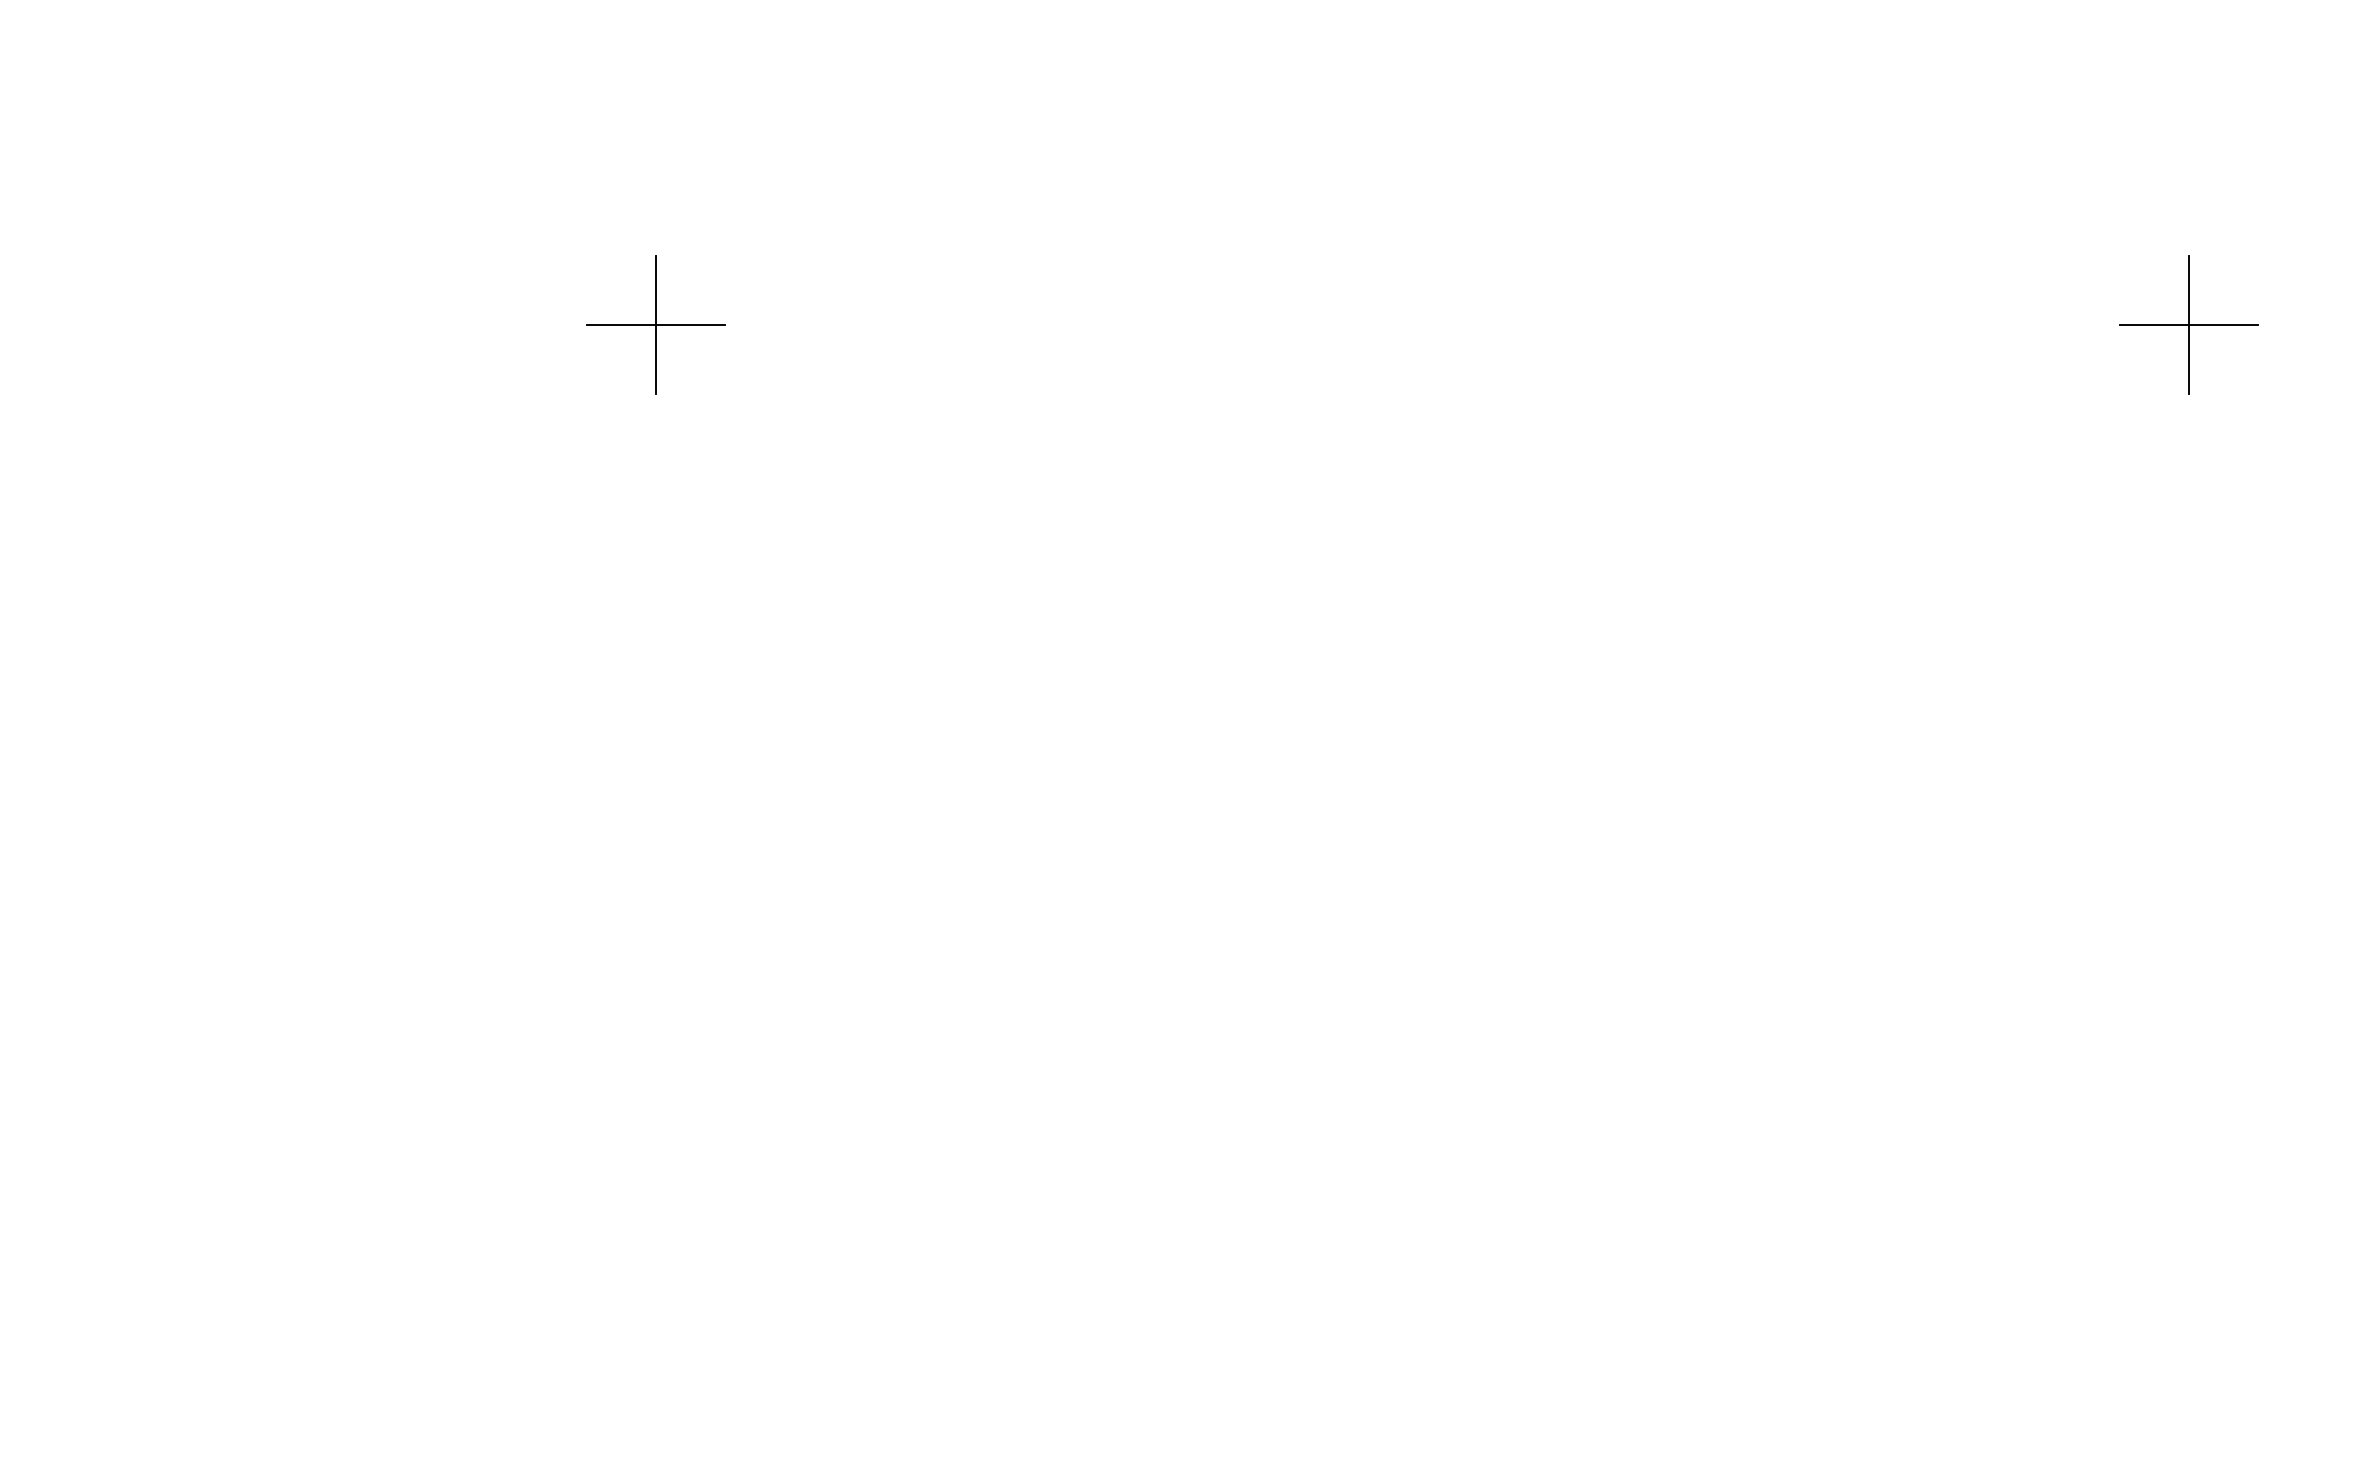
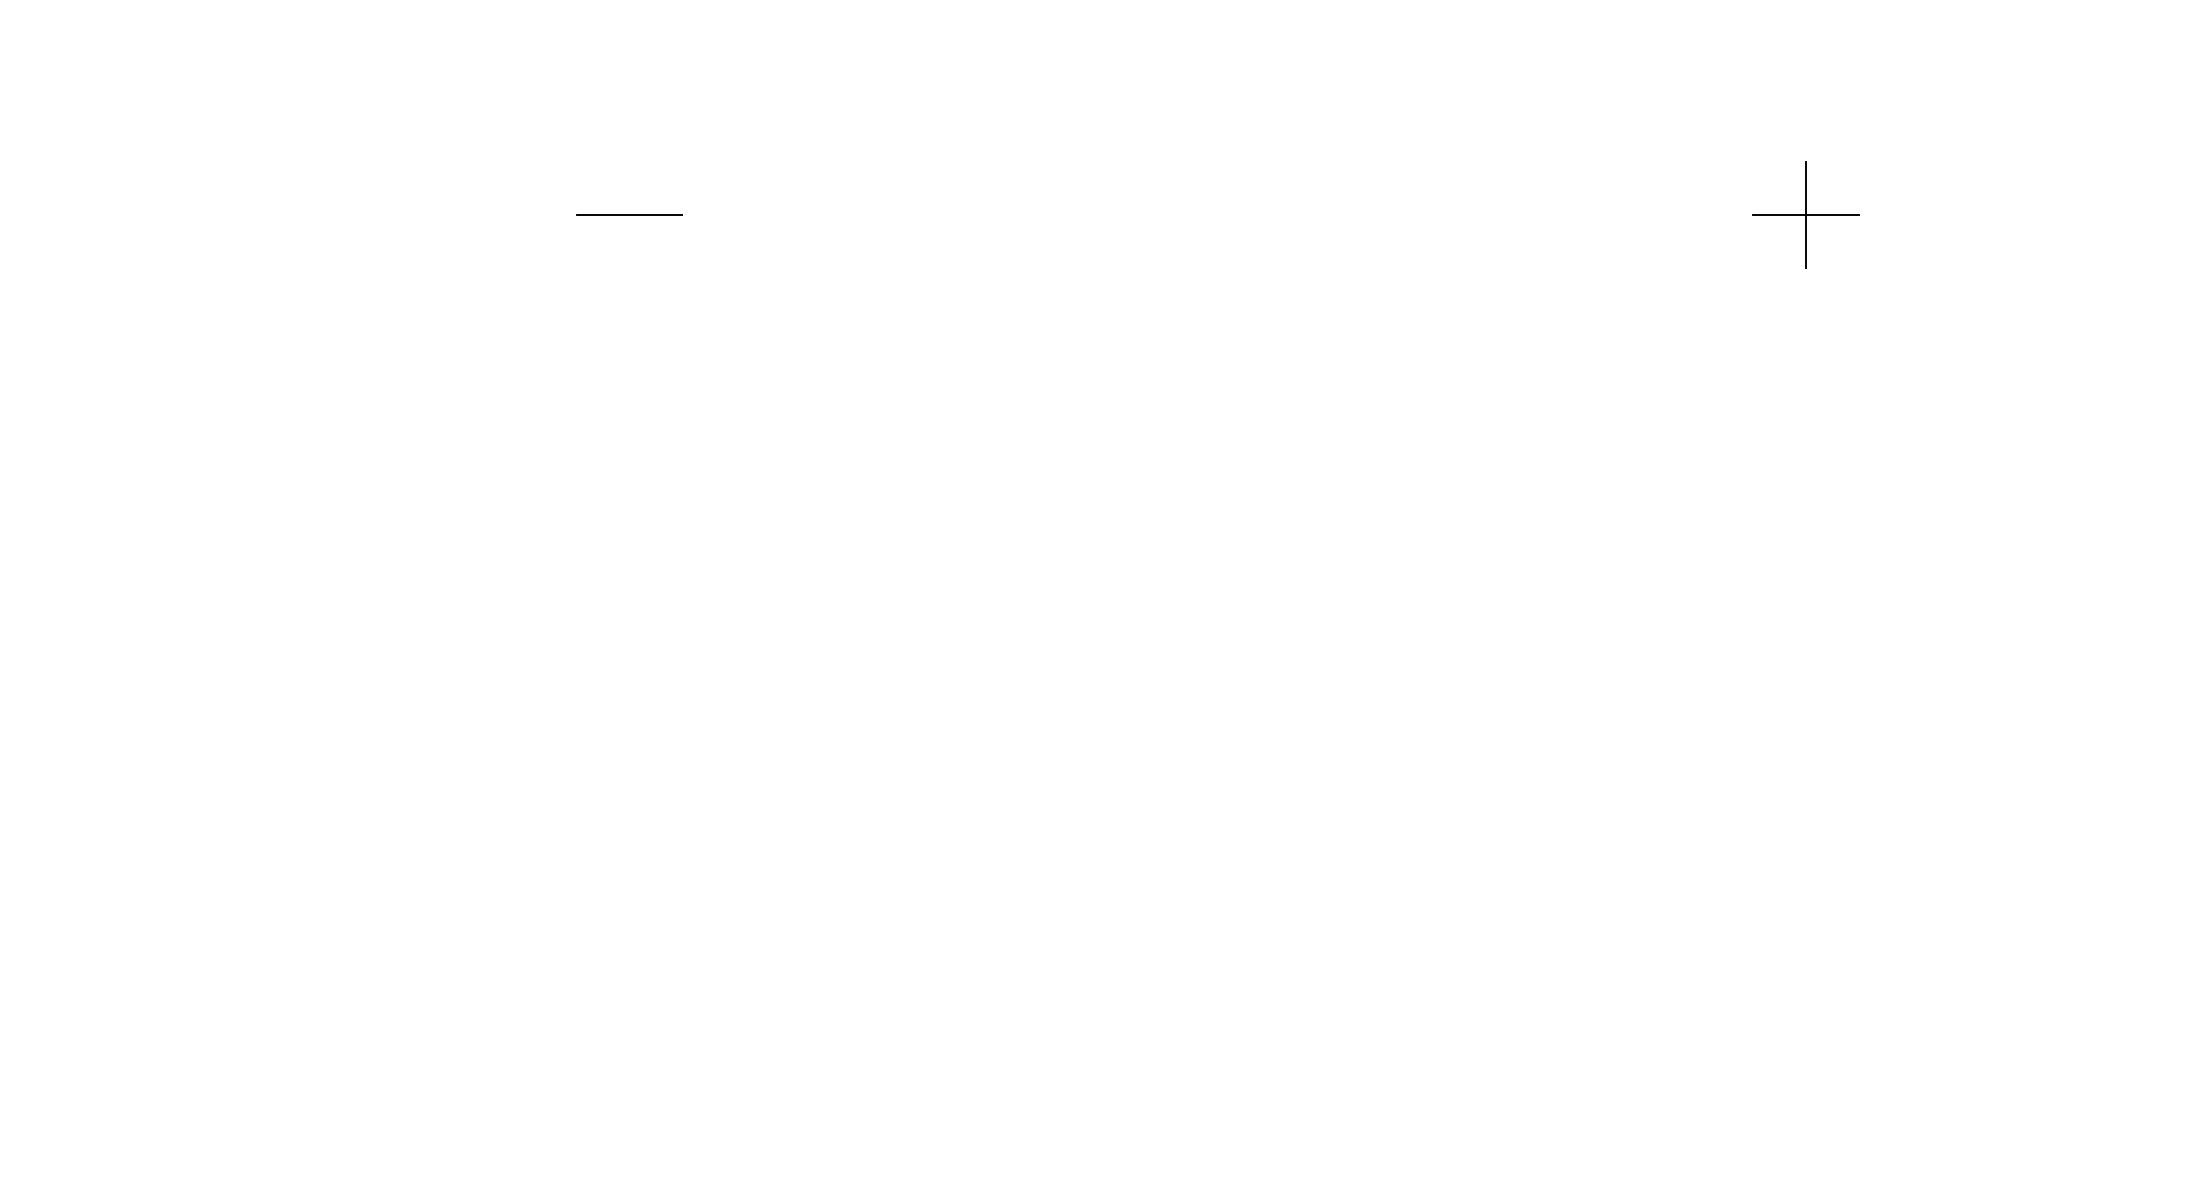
line: (656, 324) -> (629, 214), removed

